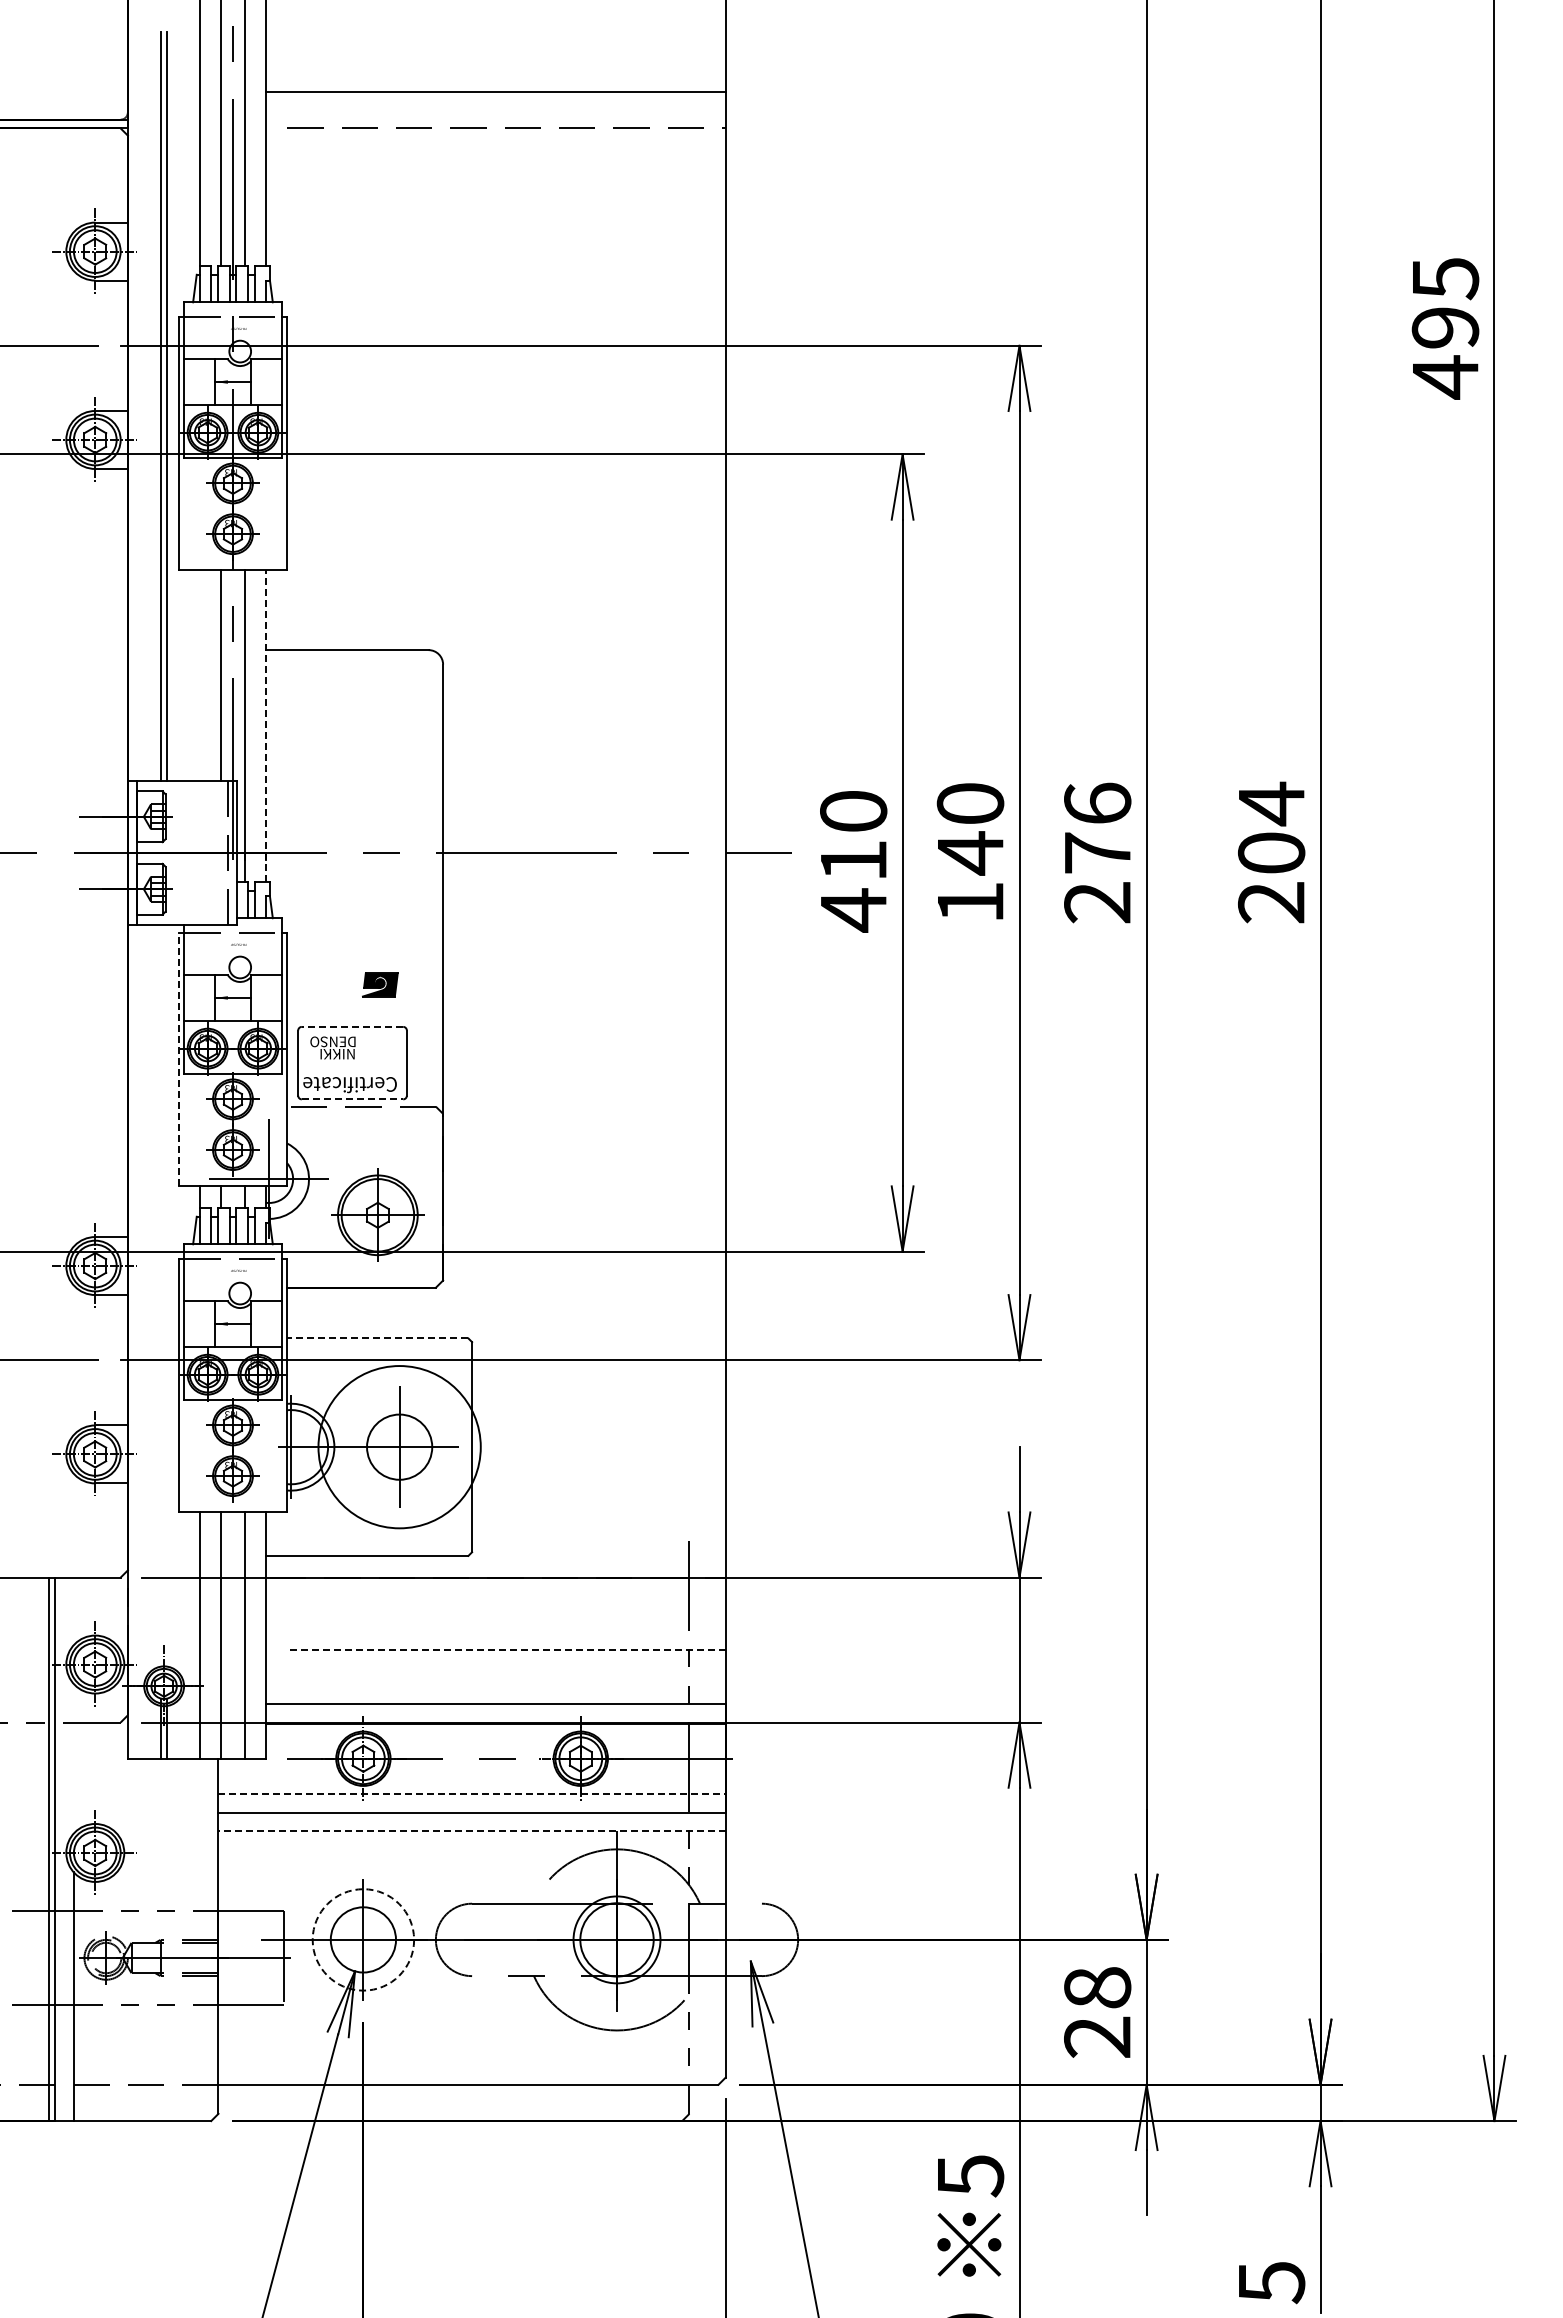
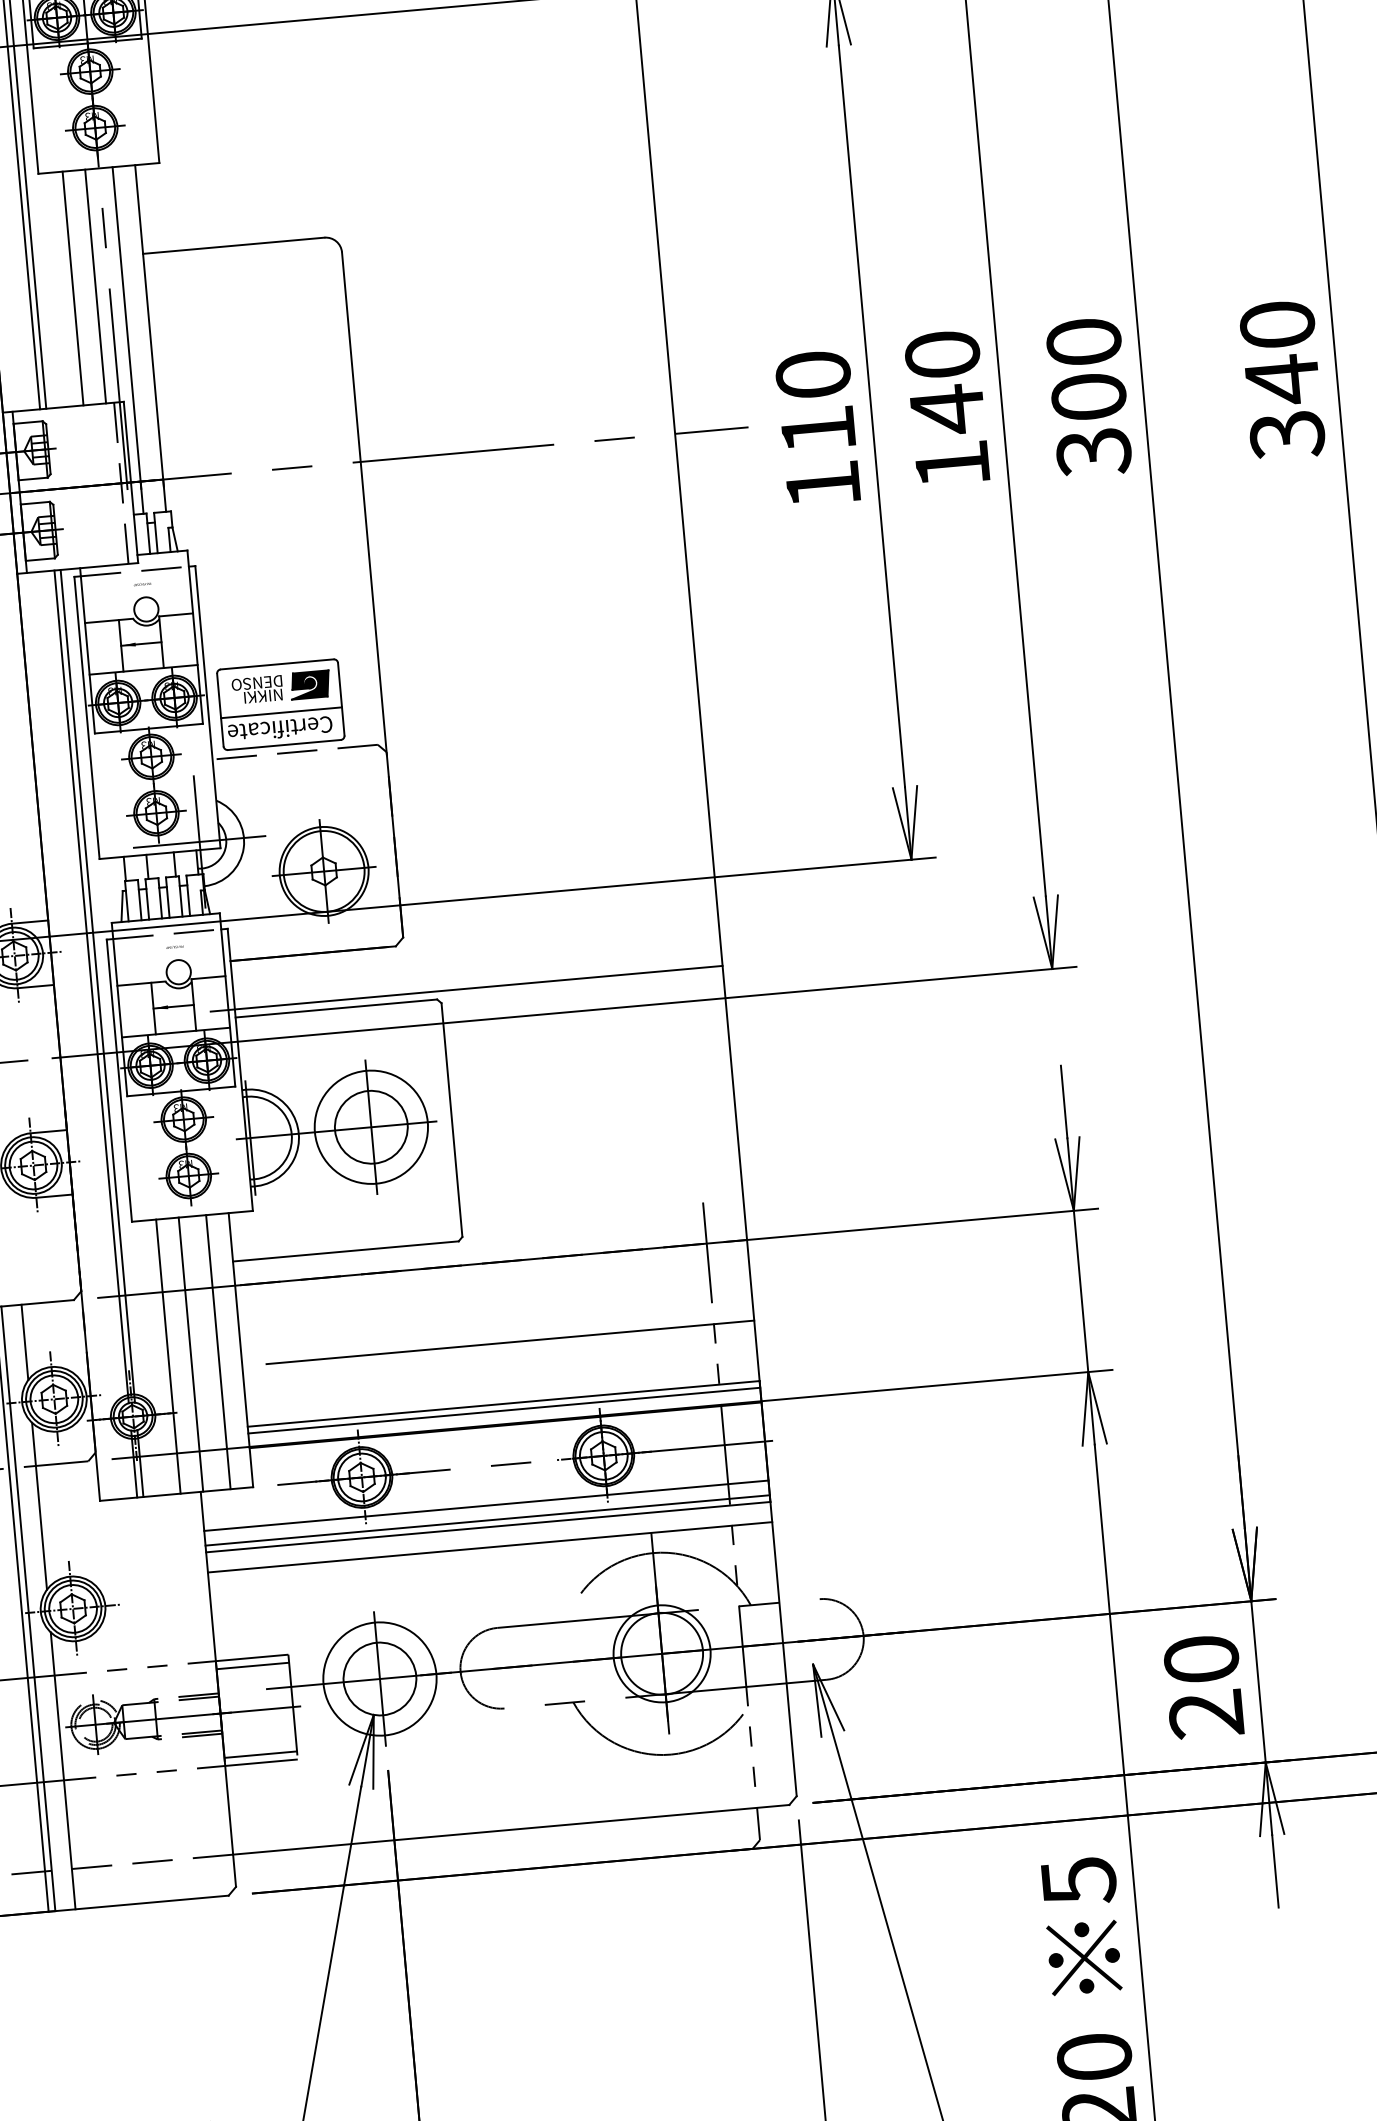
line: (200, 675) -> (73, 288), added
line: (265, 726) -> (150, 338), dashed -> solid
text: (1271, 852) -> (1282, 379), 204 -> 340
text: (1097, 853) -> (1088, 397), 276 -> 300
text: (853, 910) -> (822, 485), 410 -> 110
part: (380, 984) -> (310, 684), moved
line: (352, 1026) -> (277, 663), dashed -> solid
line: (178, 1059) -> (86, 717), dashed -> solid
line: (352, 1070) -> (281, 712), added
line: (352, 1099) -> (284, 745), dashed -> solid
line: (161, 1299) -> (91, 986), added
line: (166, 1299) -> (97, 986), added
line: (495, 1331) -> (466, 989), added
line: (377, 1338) -> (335, 1008), dashed -> solid
circle: (399, 1446) -> (371, 1126), size x0.62
line: (73, 1611) -> (24, 1342), added
line: (506, 1650) -> (510, 1342), dashed -> solid
line: (495, 1710) -> (504, 1410), added
line: (73, 1758) -> (39, 1505), added
line: (472, 1793) -> (486, 1505), dashed -> solid
line: (471, 1807) -> (487, 1520), added
line: (472, 1831) -> (490, 1547), dashed -> solid
line: (250, 1918) -> (252, 1666), added
circle: (363, 1939) -> (380, 1678), dashed -> solid
text: (1097, 1987) -> (1201, 1659), 28 -> 20
line: (250, 1997) -> (260, 1754), added

